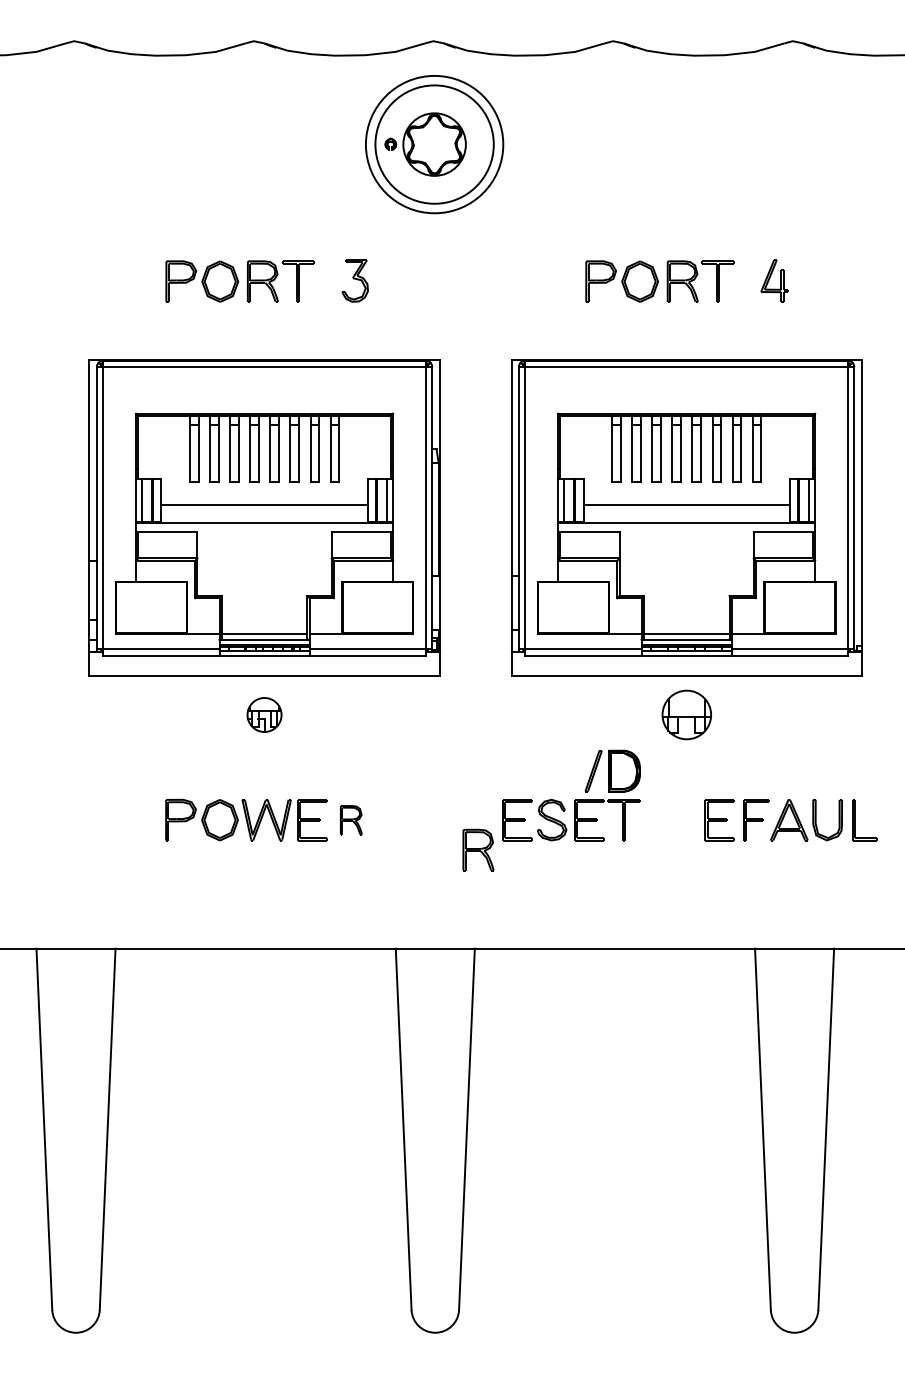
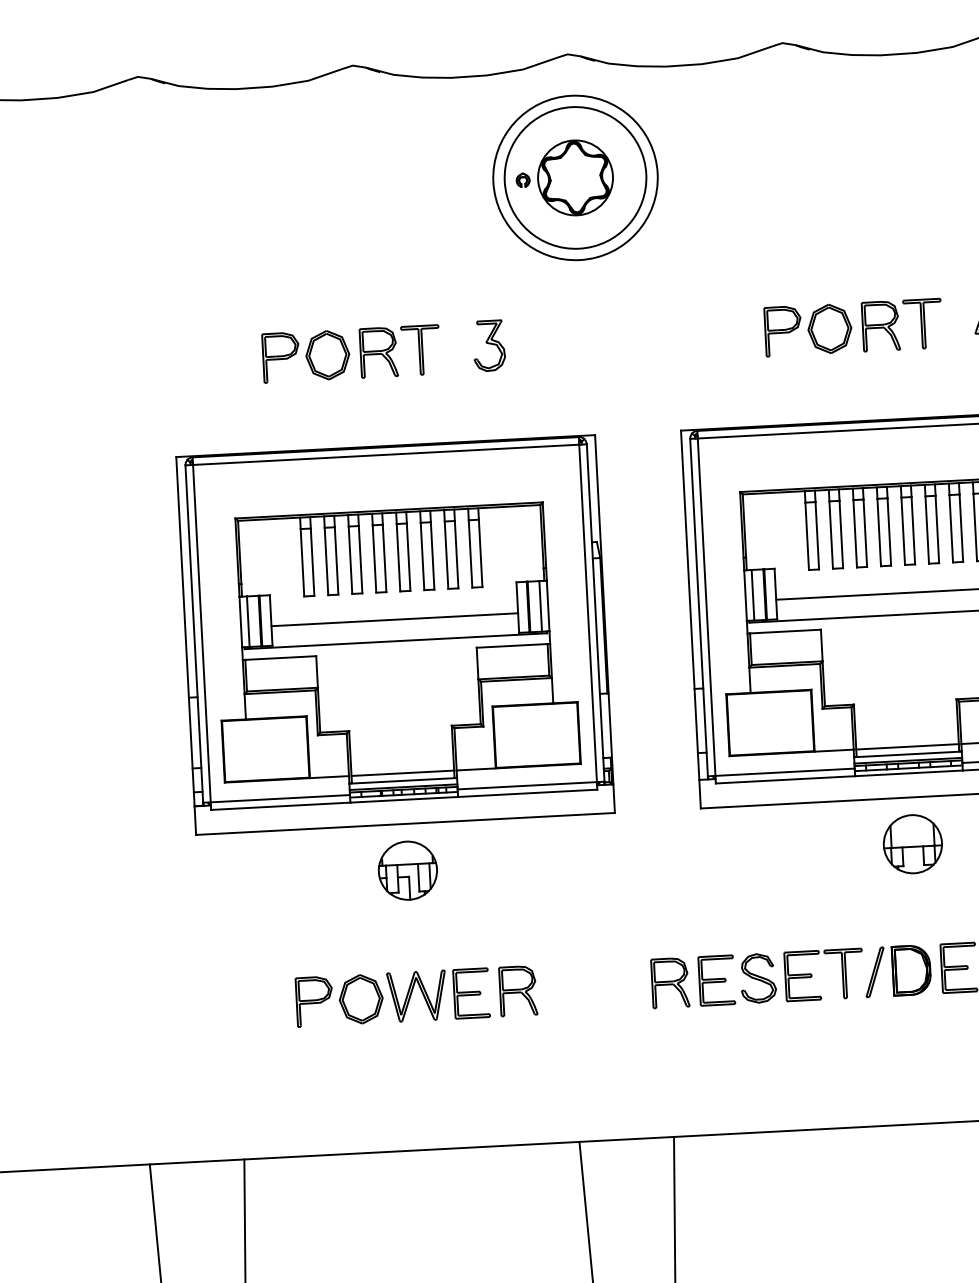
part: (264, 714) -> (407, 870), size x1.43
part: (612, 770) -> (897, 970), moved
part: (351, 820) -> (518, 991), size x1.43
part: (478, 849) -> (670, 982), moved

